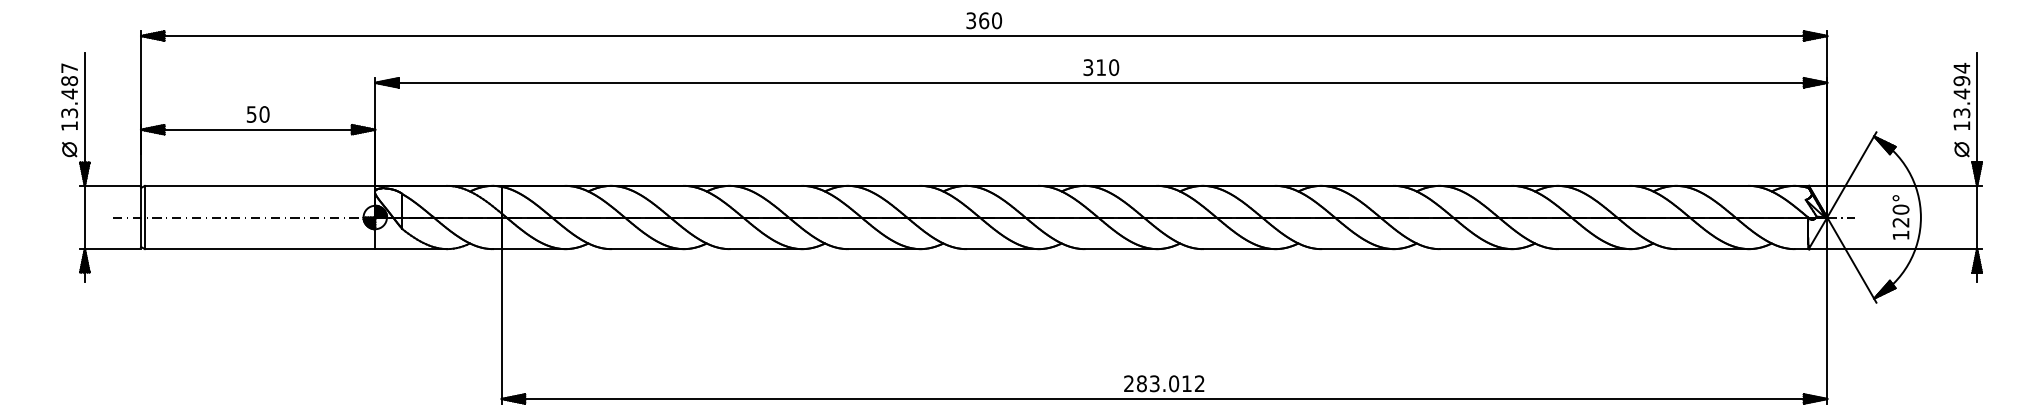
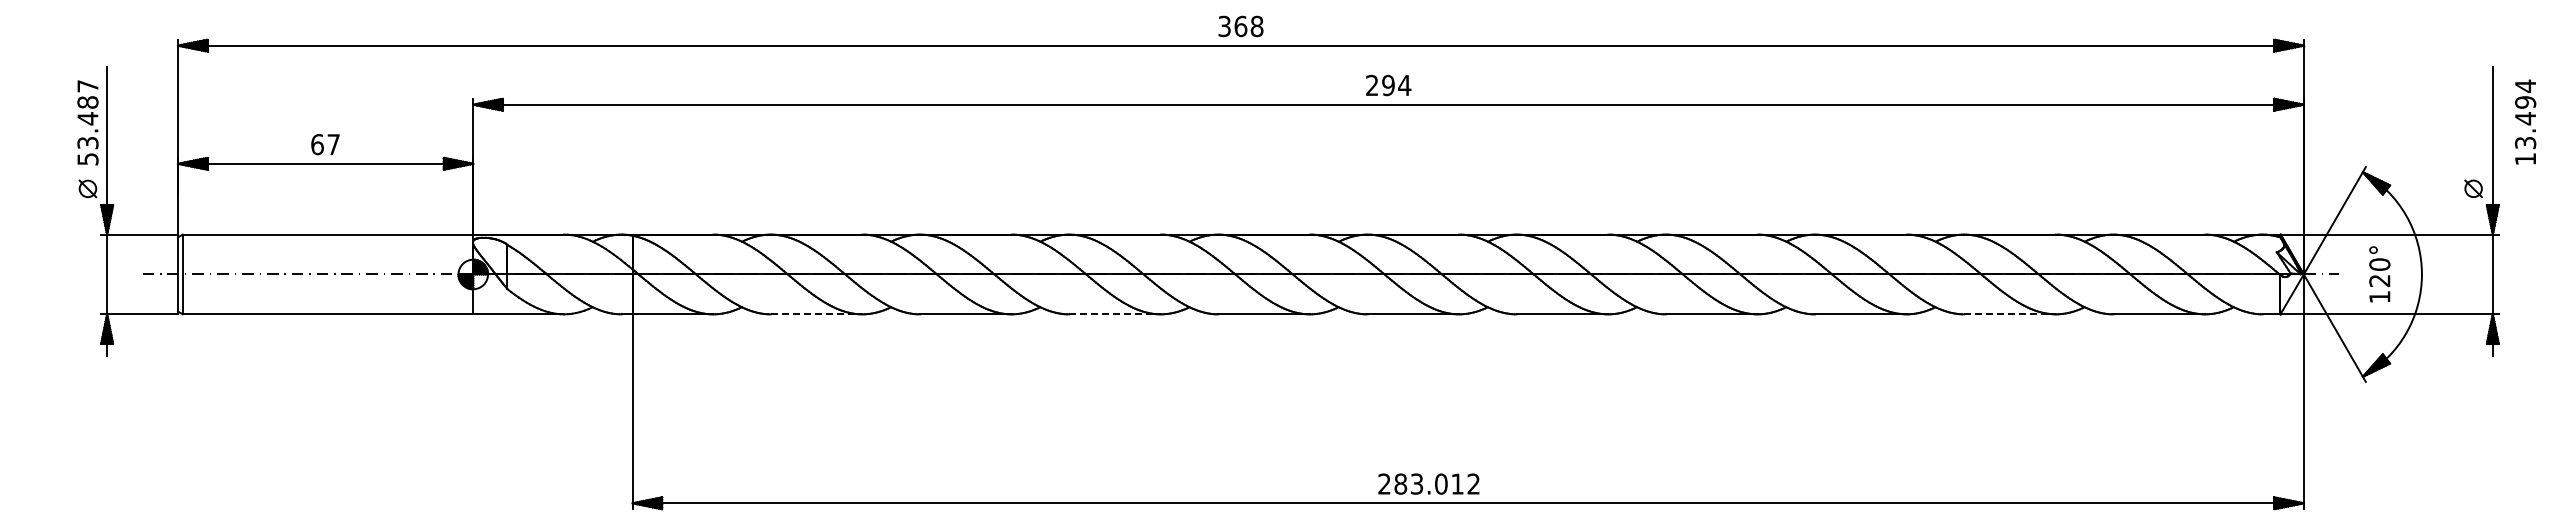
text: (996, 20) -> (1256, 26), 360 -> 368
text: (1101, 67) -> (1388, 85), 310 -> 294
text: (1961, 96) -> (2525, 121), moved
text: (258, 114) -> (325, 144), 50 -> 67
text: (69, 126) -> (87, 159), 13.487 -> 53.487
text: (1900, 217) -> (2379, 274), moved
line: (647, 249) -> (816, 314), solid -> dashed
line: (883, 249) -> (1114, 314), solid -> dashed
line: (1594, 249) -> (2010, 314), solid -> dashed
text: (1163, 383) -> (1428, 483), moved

